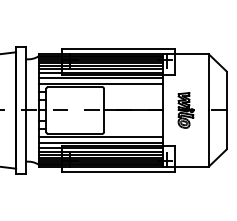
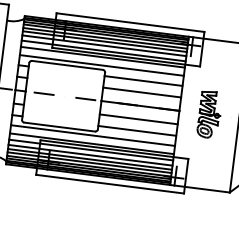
line: (133, 91) -> (143, 80), added
line: (133, 100) -> (141, 92), added
line: (133, 120) -> (138, 119), added
line: (133, 129) -> (137, 130), added

